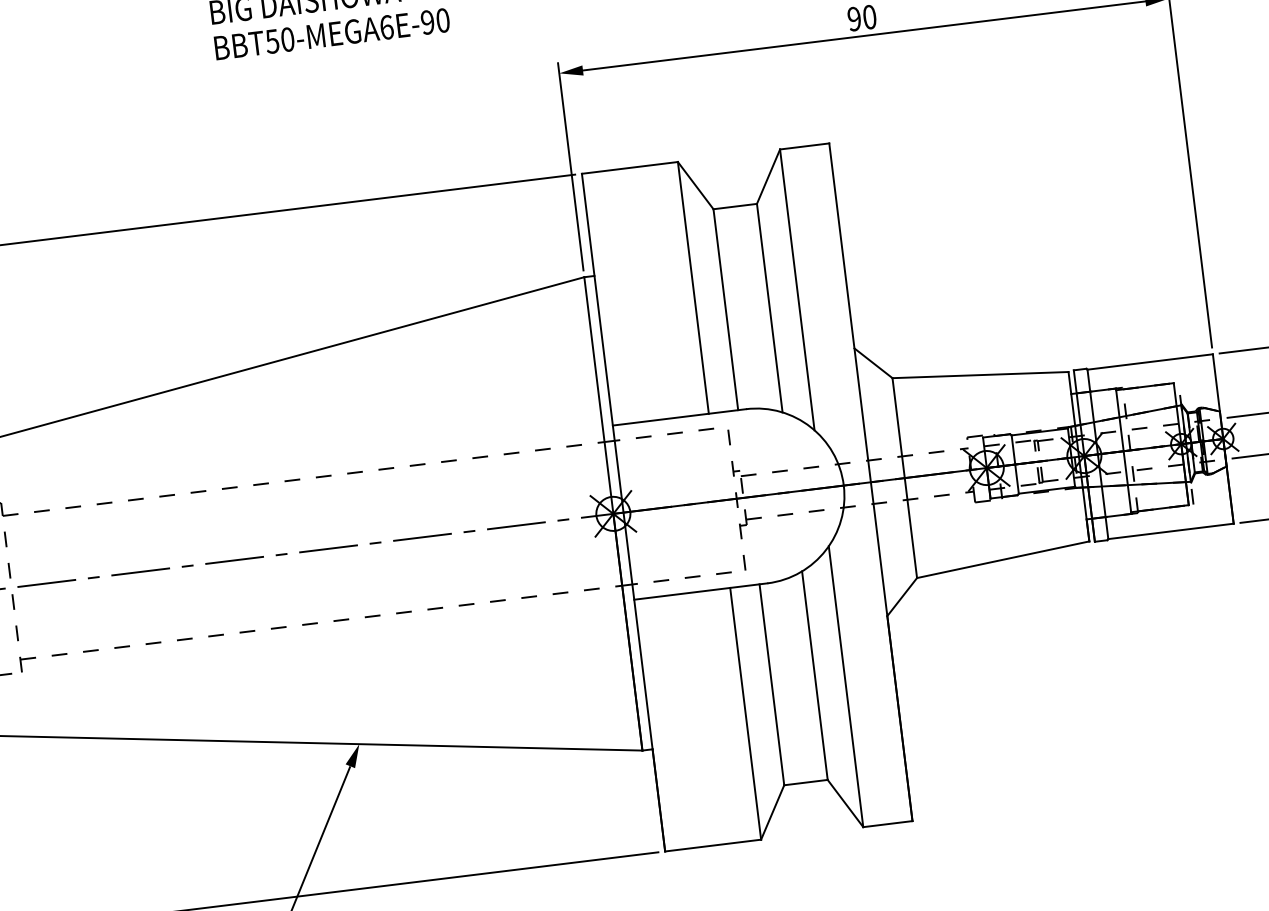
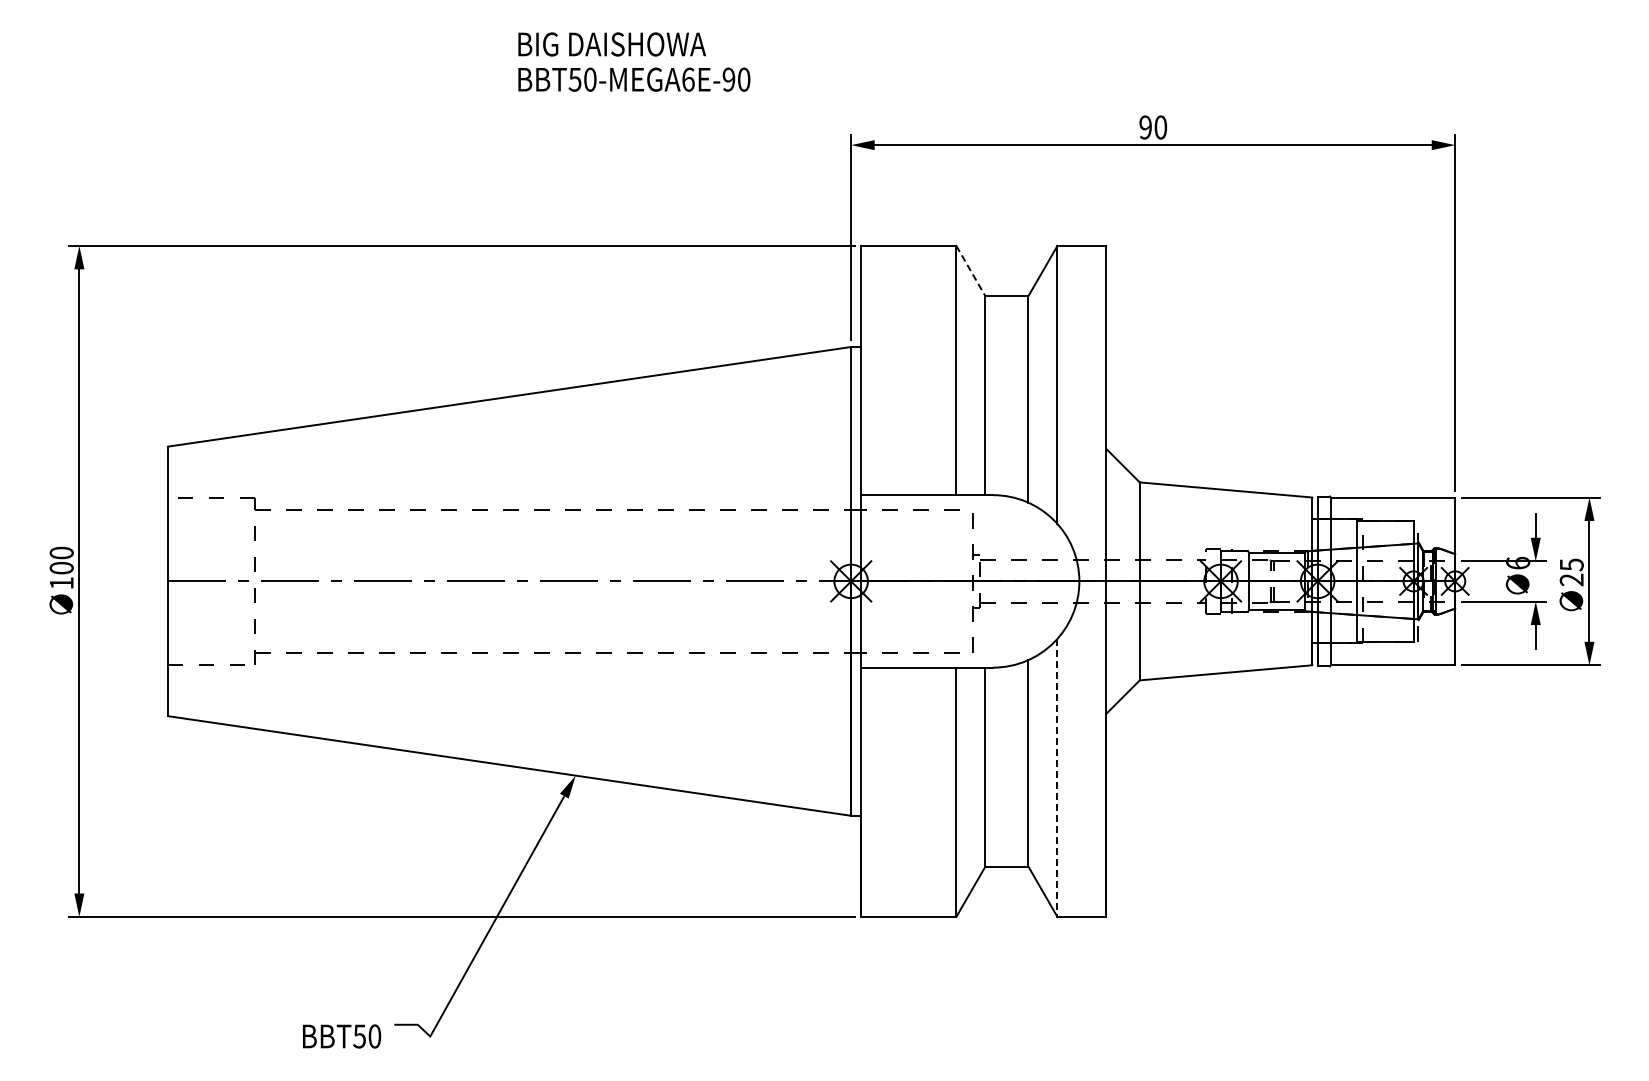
line: (696, 186) -> (971, 271), solid -> dashed
line: (846, 687) -> (1057, 778), solid -> dashed

